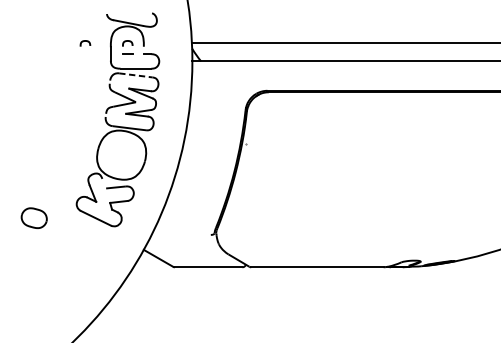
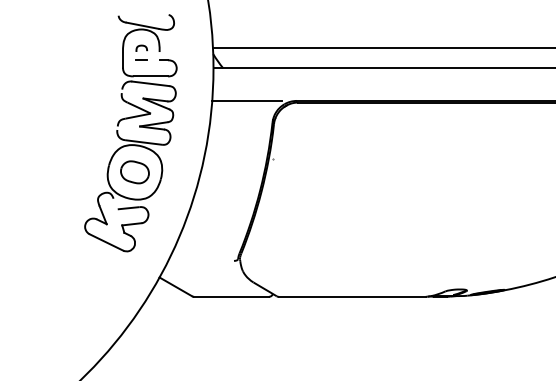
curve: (85, 41) -> (94, 46), removed
line: (135, 75) -> (150, 83), dashed -> solid
line: (223, 90) -> (247, 100), added
part: (33, 218) -> (134, 172), moved

